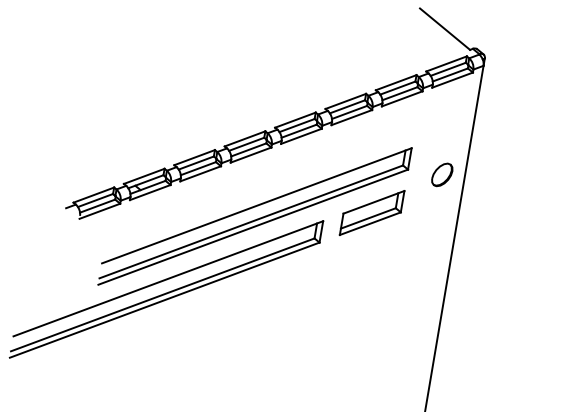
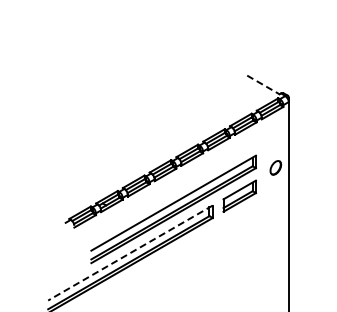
line: (445, 28) -> (263, 84), solid -> dashed
line: (168, 279) -> (130, 253), solid -> dashed

